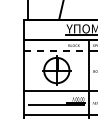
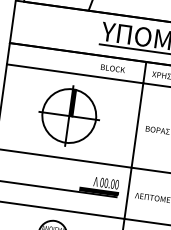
line: (57, 50) -> (76, 73), dashed -> solid

